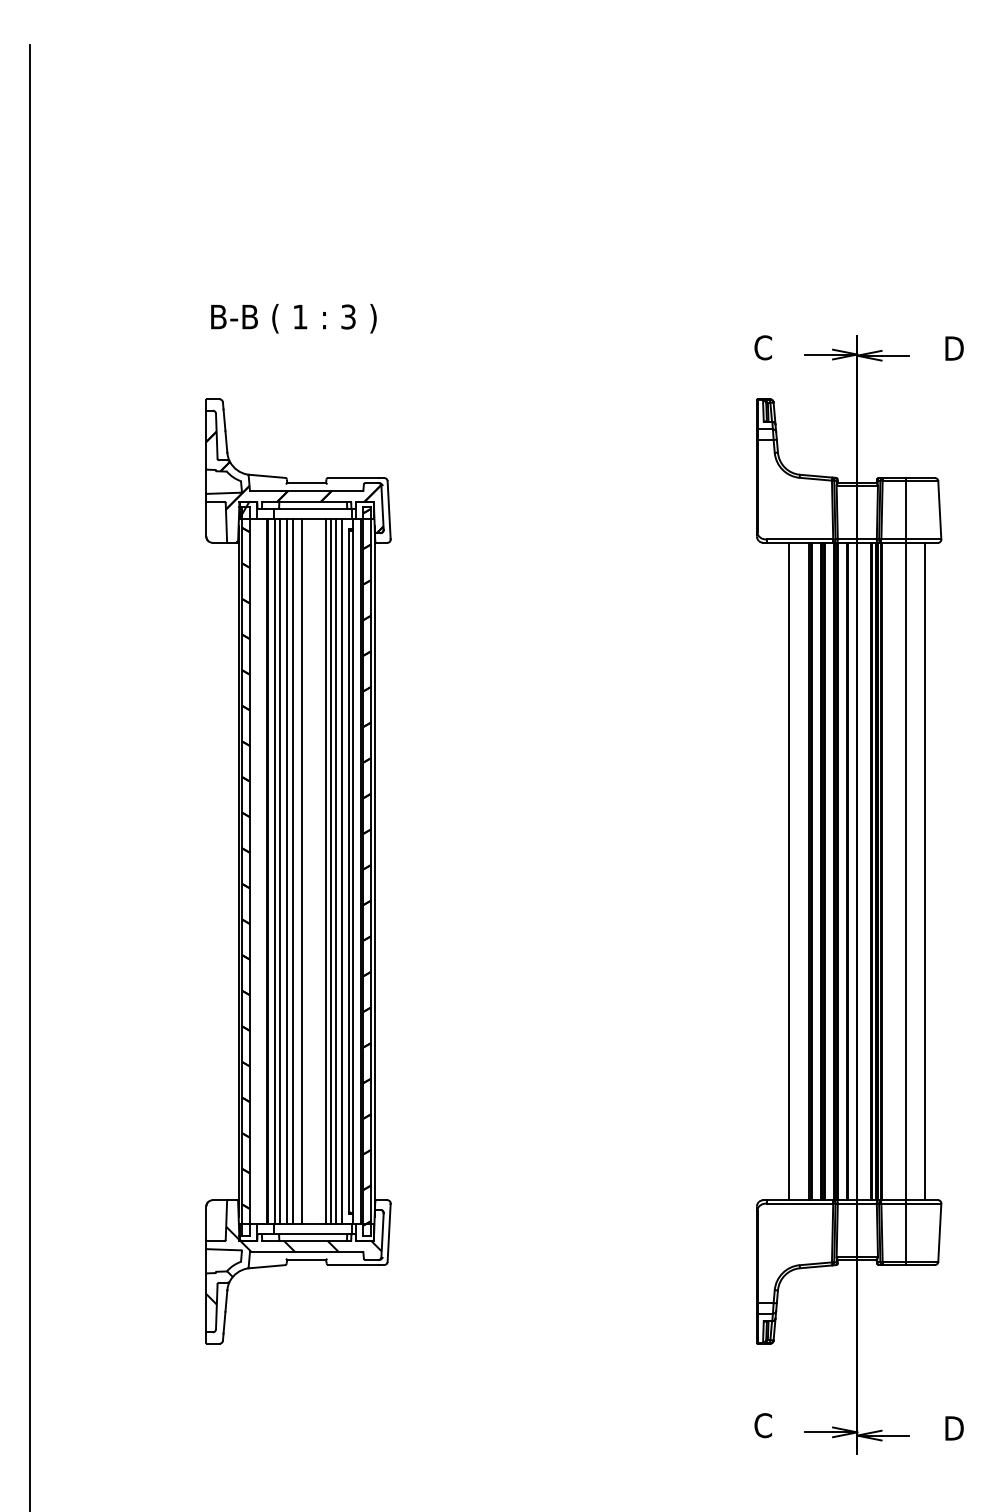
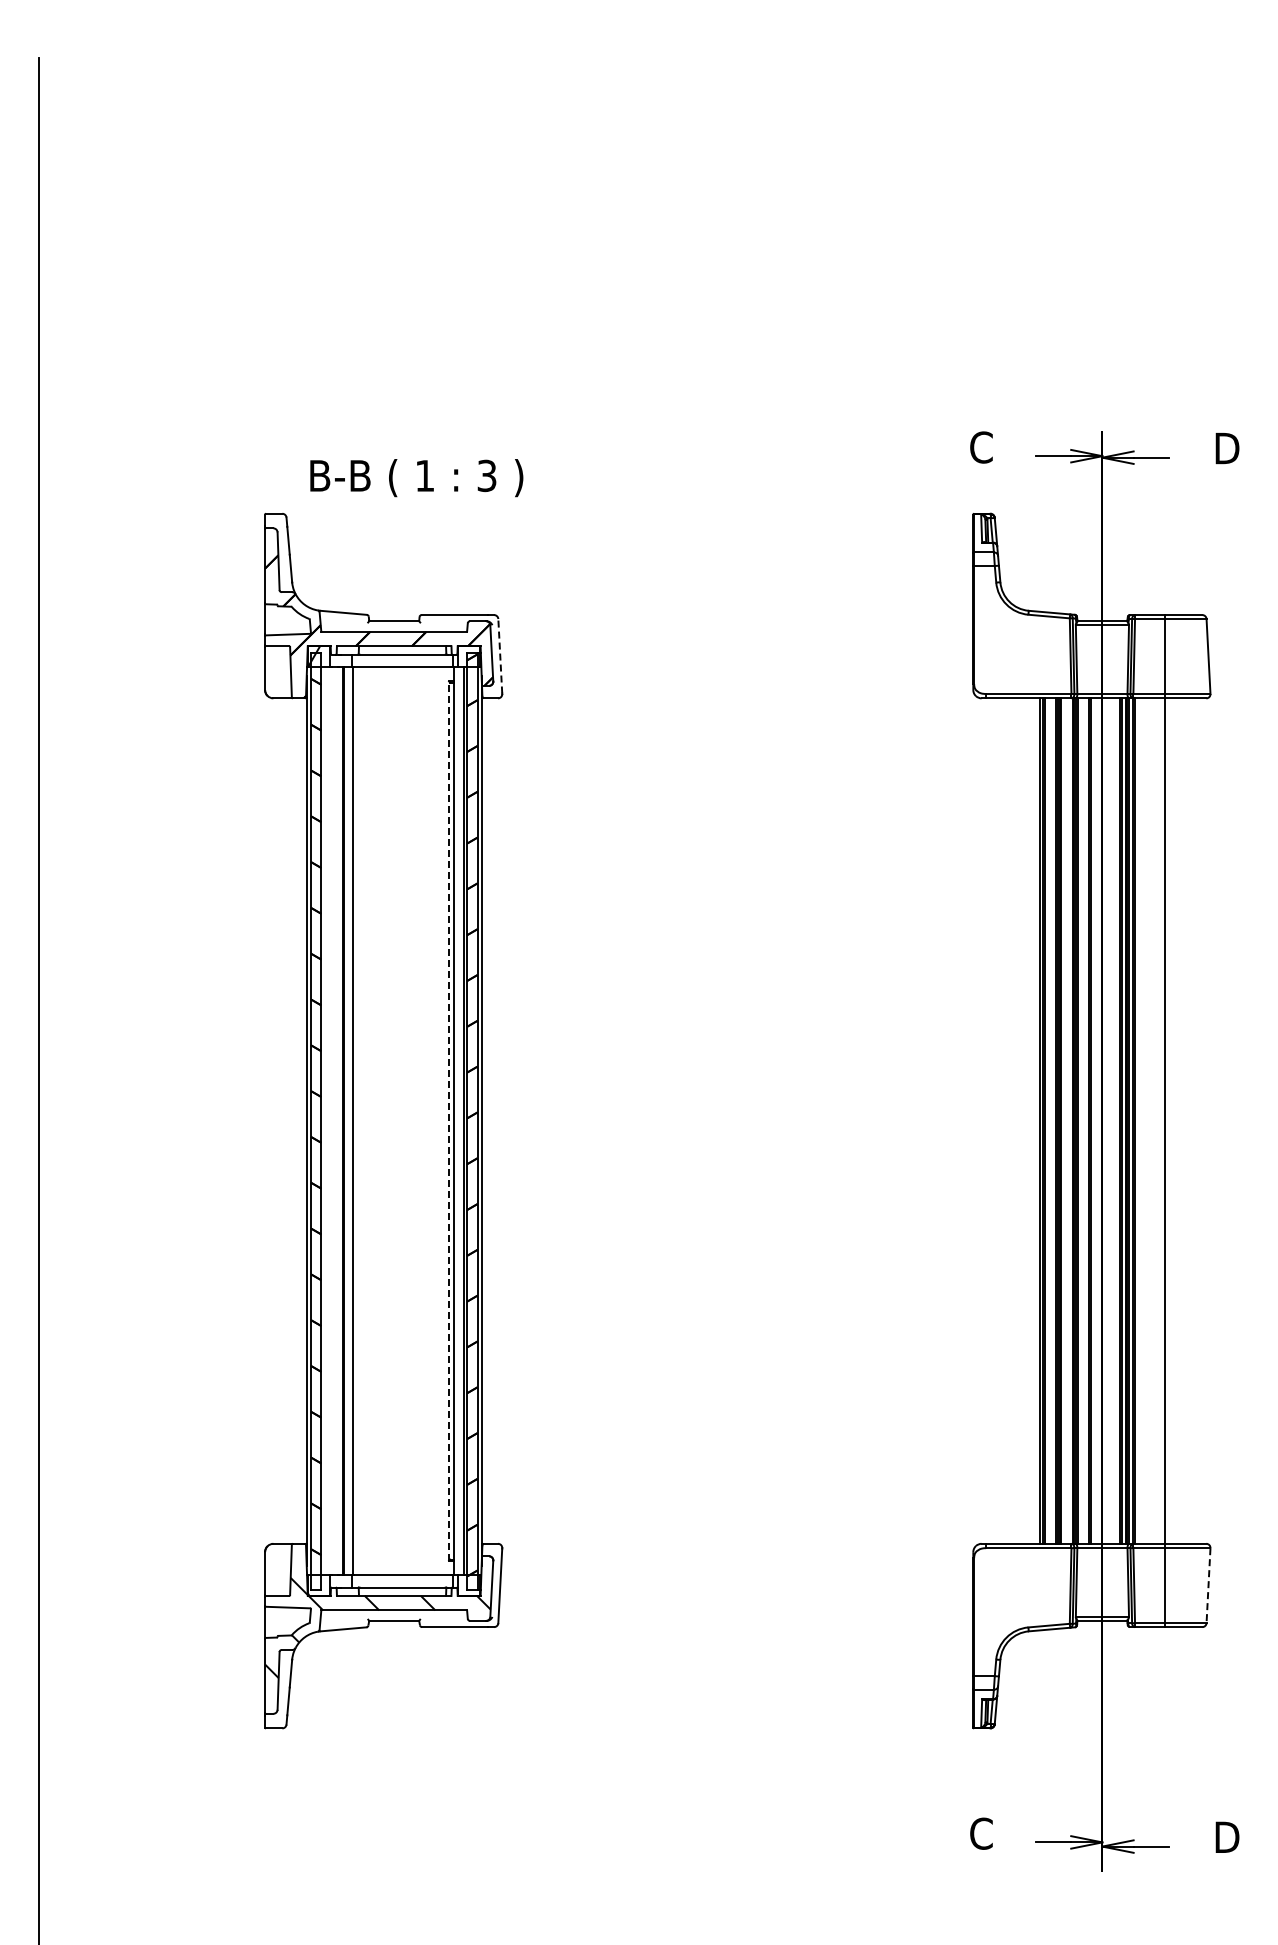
text: (293, 319) -> (416, 478), moved
line: (389, 509) -> (500, 655), solid -> dashed
line: (280, 871) -> (360, 1121), removed
line: (286, 871) -> (368, 1121), removed
line: (292, 871) -> (376, 1121), removed
line: (302, 871) -> (388, 1121), removed
line: (326, 871) -> (419, 1121), removed
line: (331, 871) -> (425, 1121), removed
line: (336, 871) -> (432, 1121), removed
line: (341, 871) -> (439, 1121), removed
line: (349, 871) -> (449, 1121), solid -> dashed
line: (788, 871) -> (1014, 1120), removed
line: (925, 871) -> (1189, 1120), removed
line: (939, 1232) -> (1208, 1585), solid -> dashed

